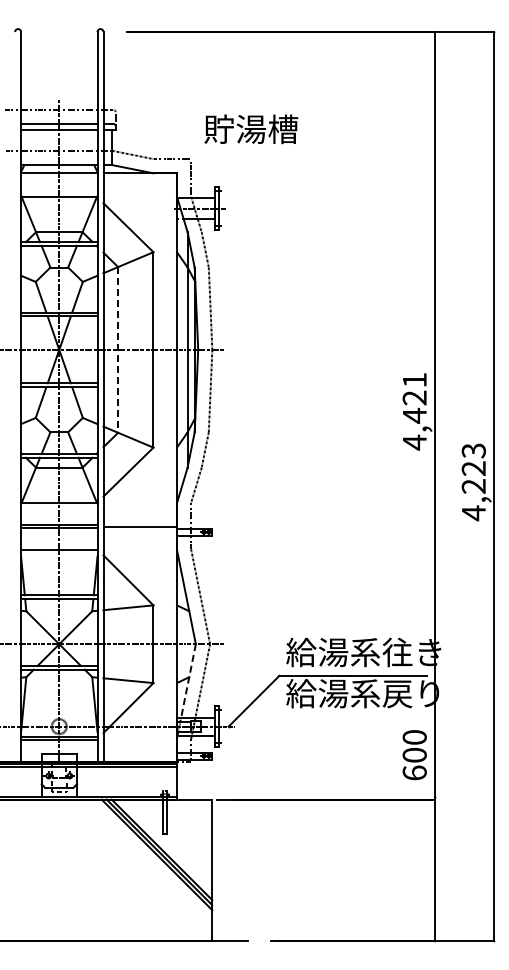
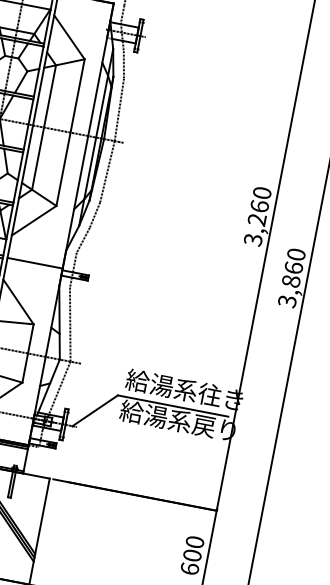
line: (118, 349) -> (44, 127), dashed -> solid
text: (414, 411) -> (257, 216), 4,421 -> 3,260
text: (473, 482) -> (291, 278), 4,223 -> 3,860
line: (188, 683) -> (48, 388), dashed -> solid
text: (414, 755) -> (192, 555), moved

